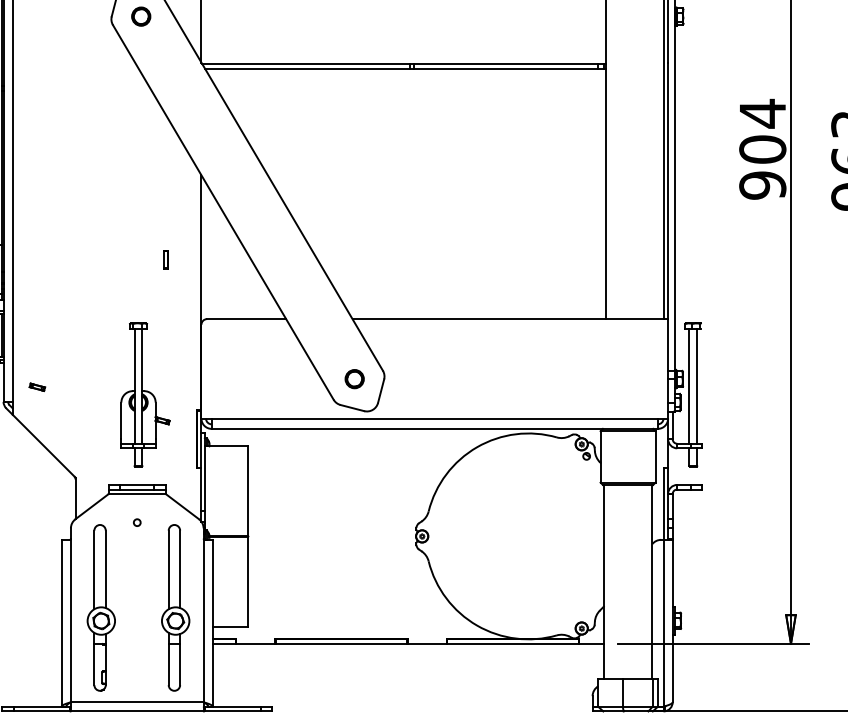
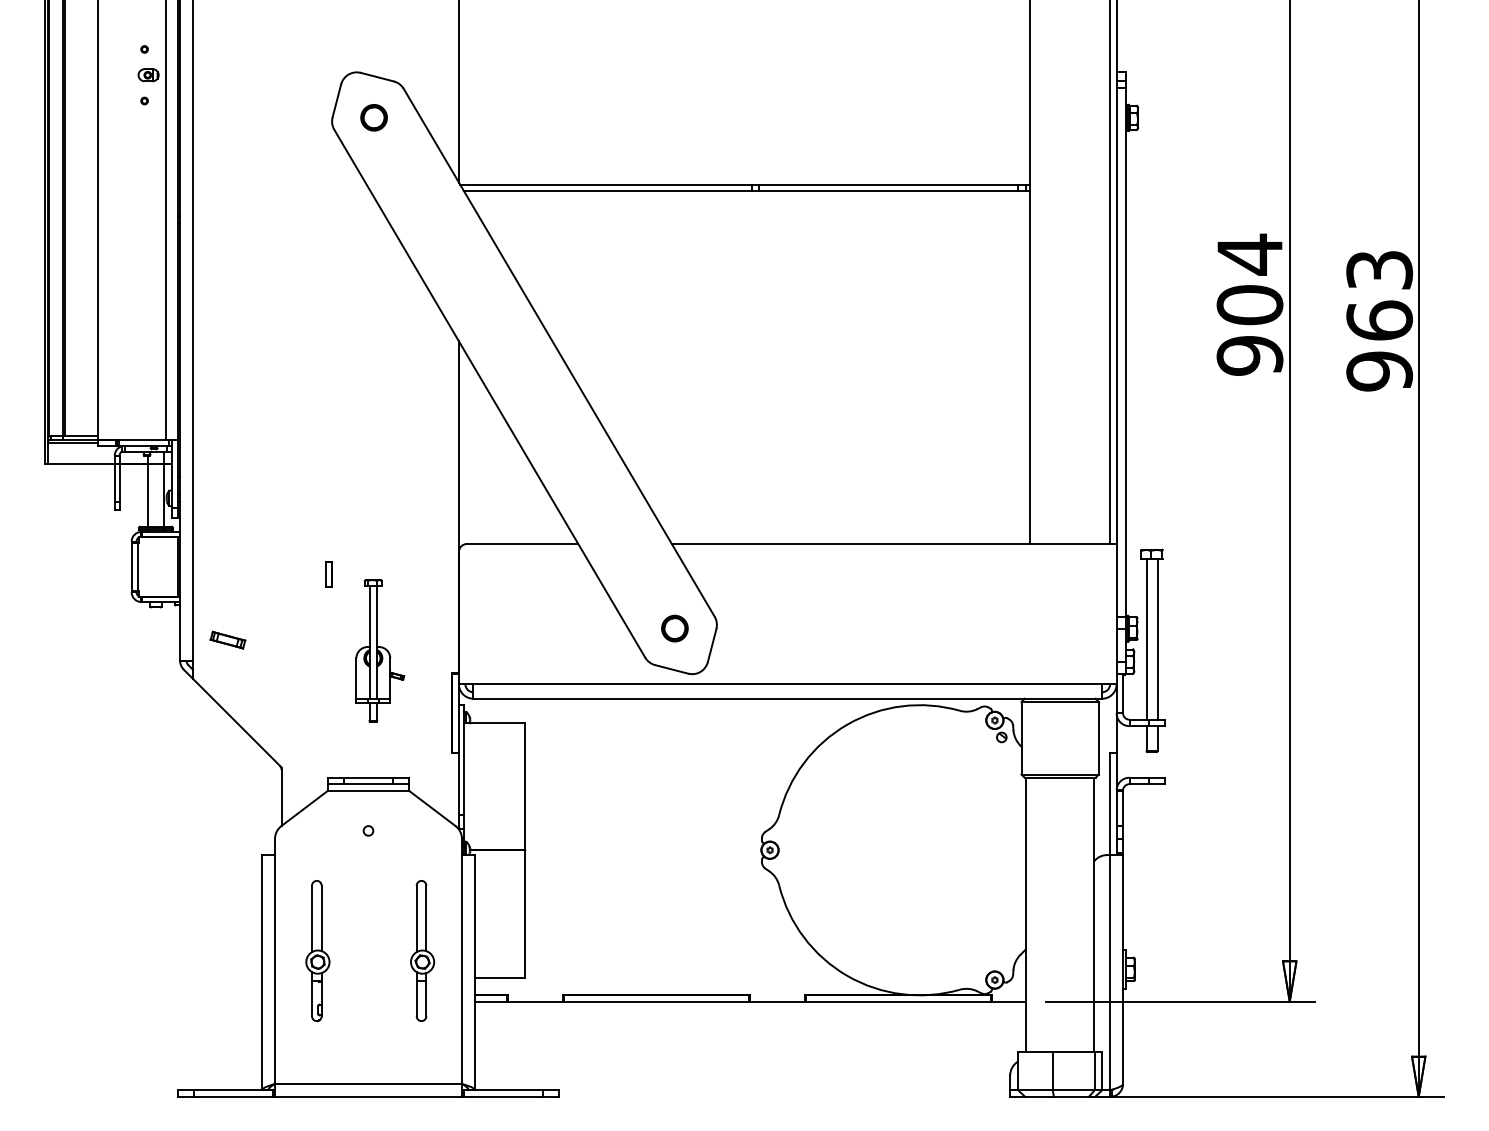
part: (165, 259) -> (328, 574), moved
part: (37, 386) -> (227, 639), size x1.6
part: (145, 394) -> (380, 650), size x0.7
part: (101, 607) -> (317, 950), size x0.6
part: (175, 607) -> (422, 950), size x0.6

